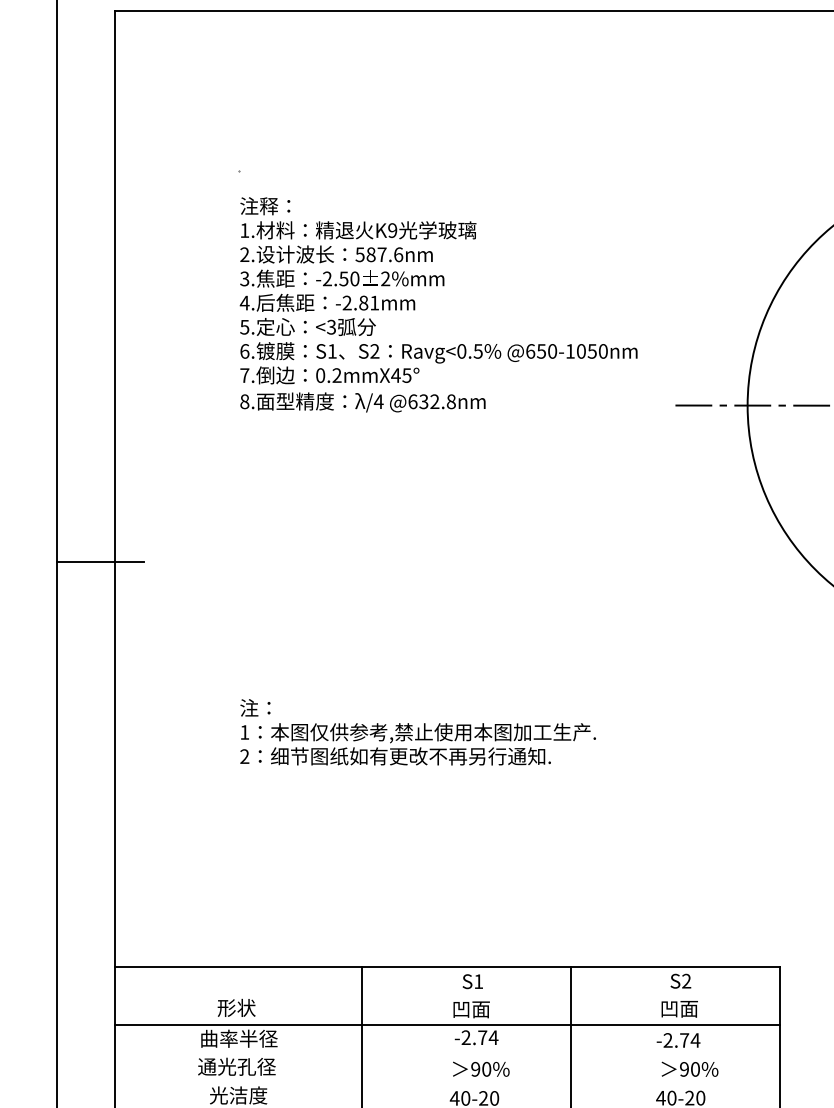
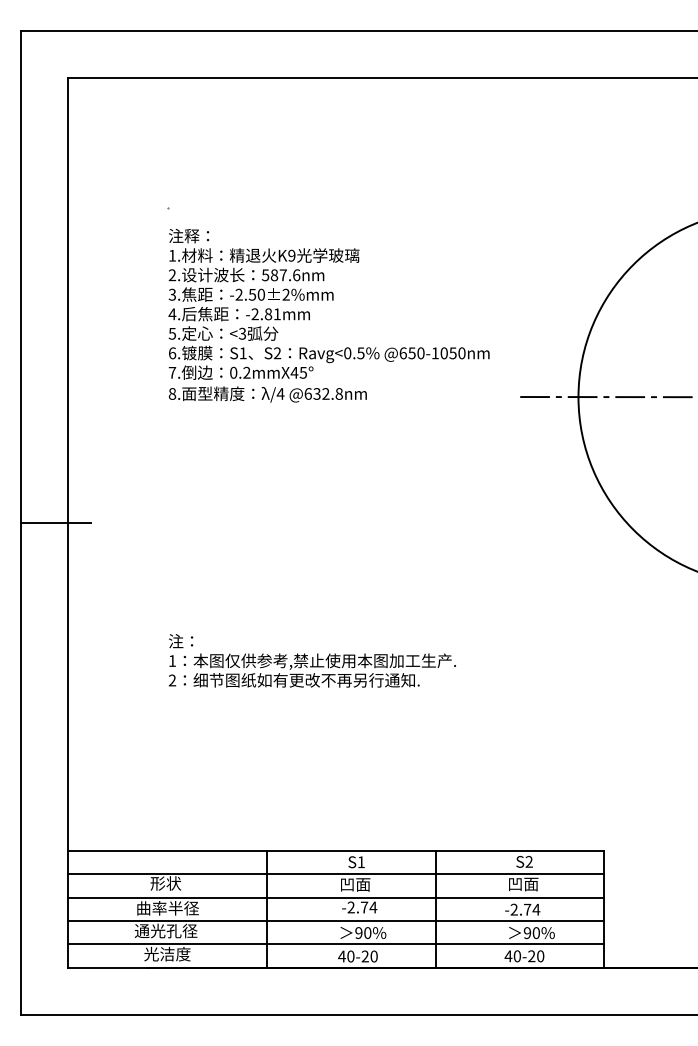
line: (446, 996) -> (335, 874), added
line: (446, 1053) -> (335, 920), added
line: (446, 1083) -> (335, 944), added

